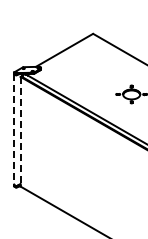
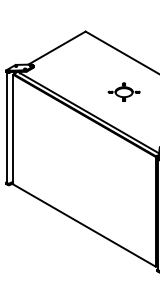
line: (14, 129) -> (6, 127), dashed -> solid
line: (21, 131) -> (13, 129), dashed -> solid

